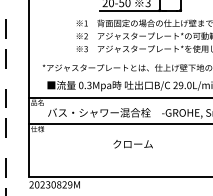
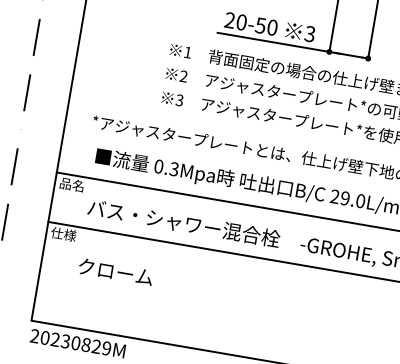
text: (132, 144) -> (114, 272), moved

